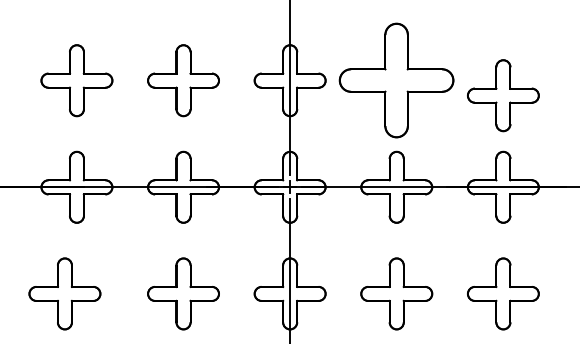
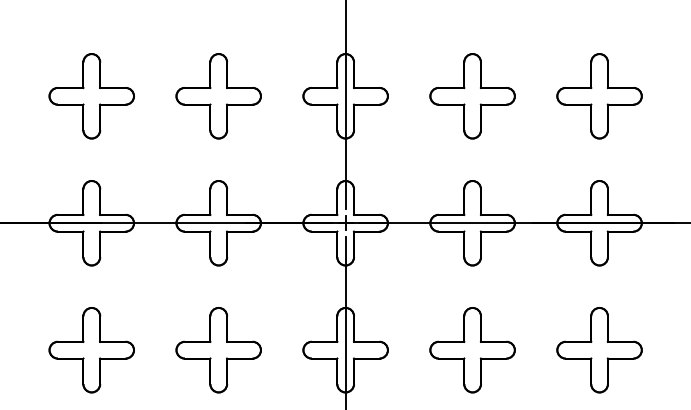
part: (396, 80) -> (472, 96), size x0.62
part: (503, 95) -> (599, 96), moved
part: (64, 293) -> (91, 349), moved

